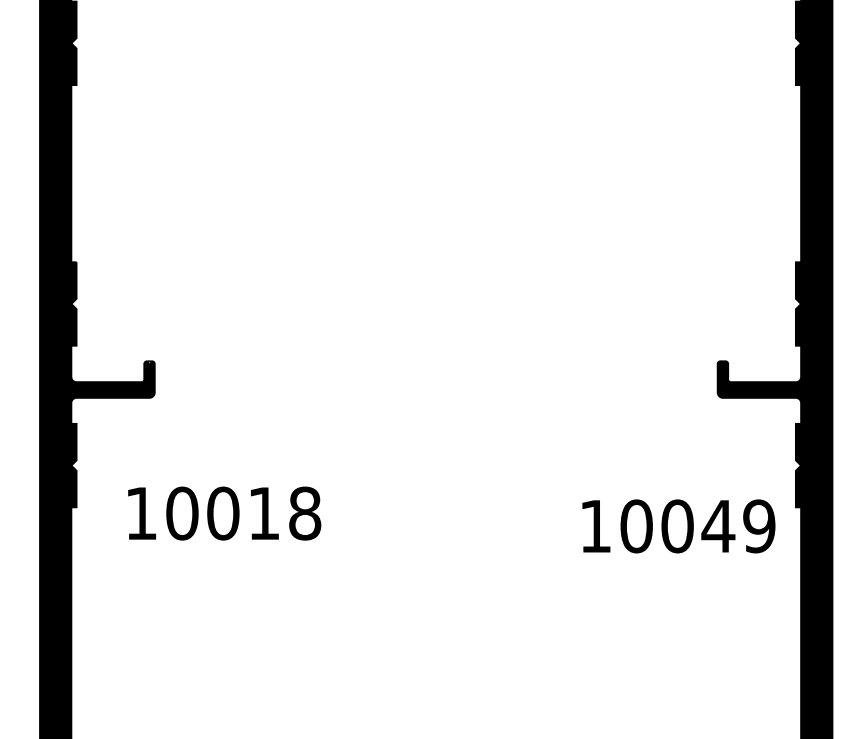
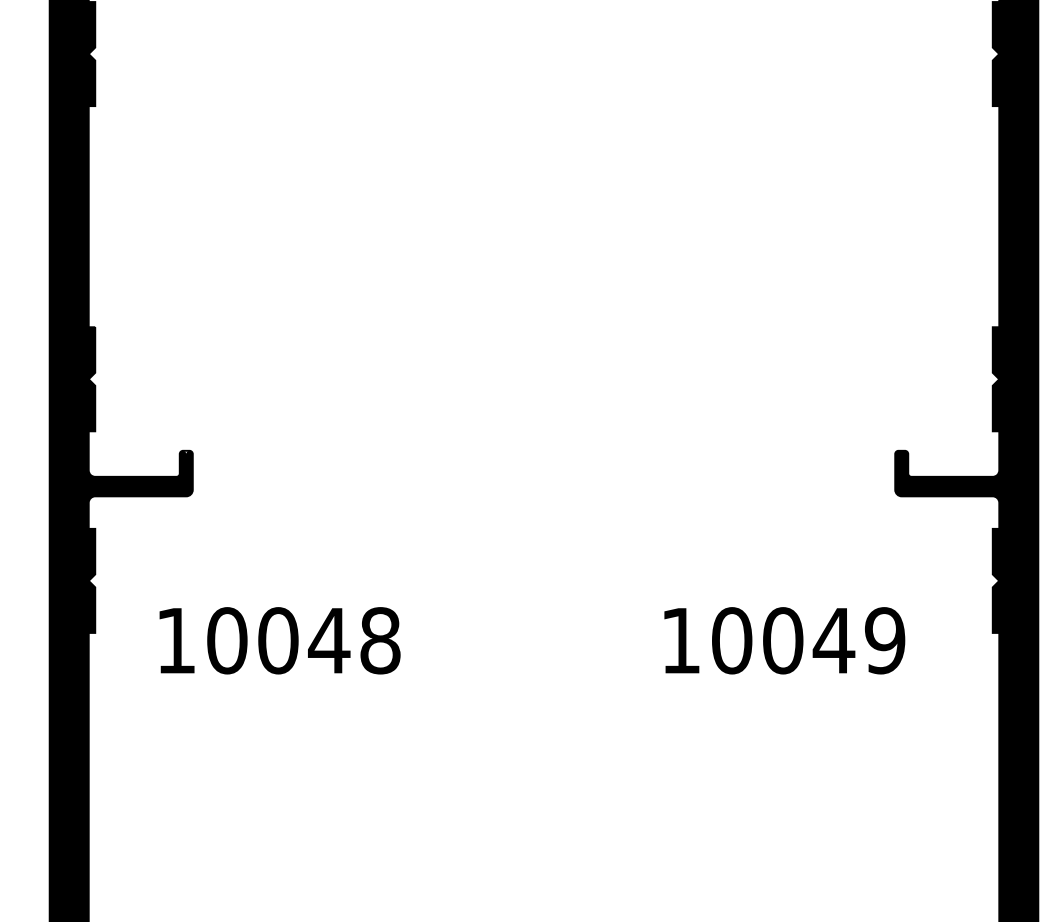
text: (264, 513) -> (329, 640), 10018 -> 10048
text: (678, 526) -> (784, 640), moved

